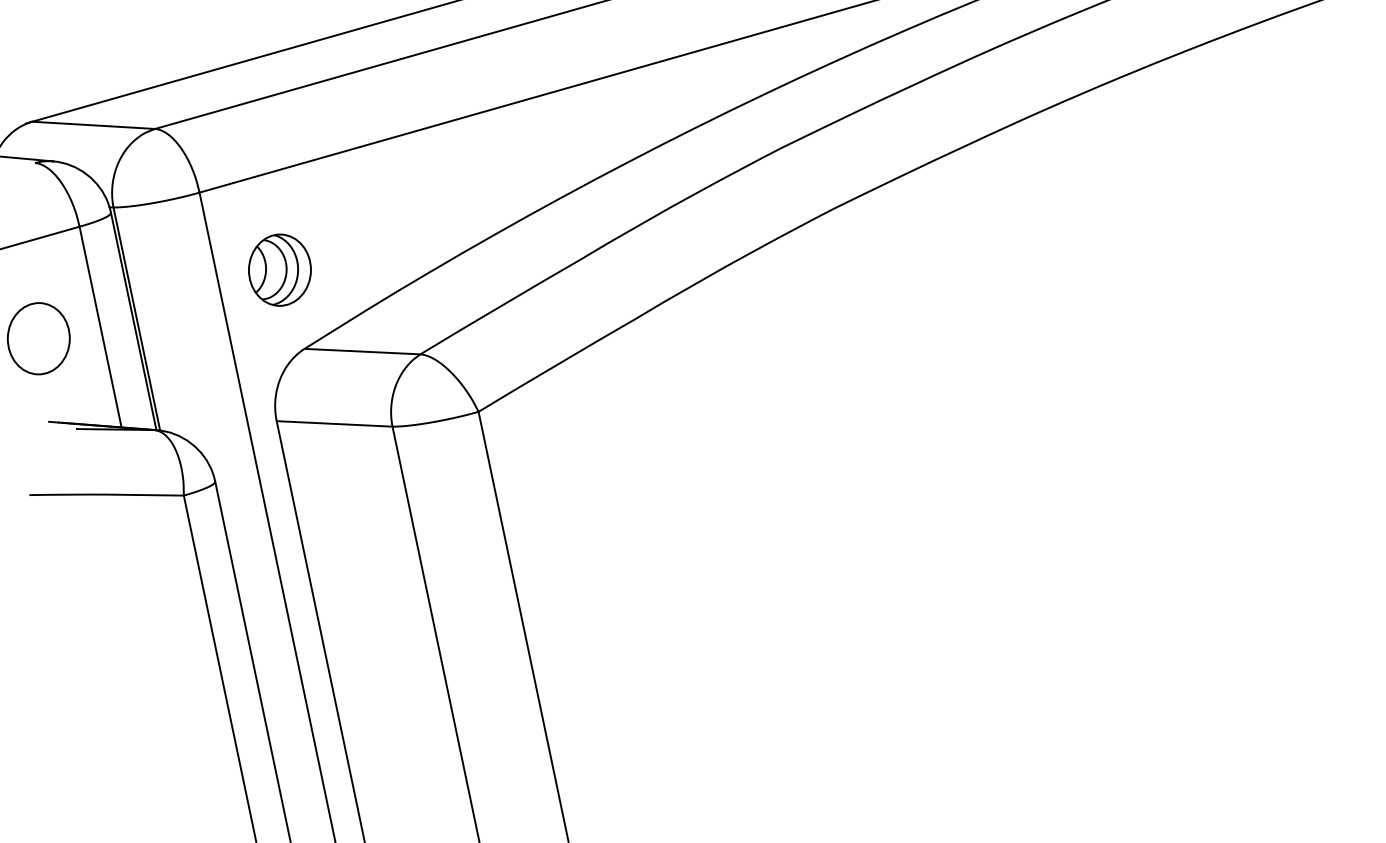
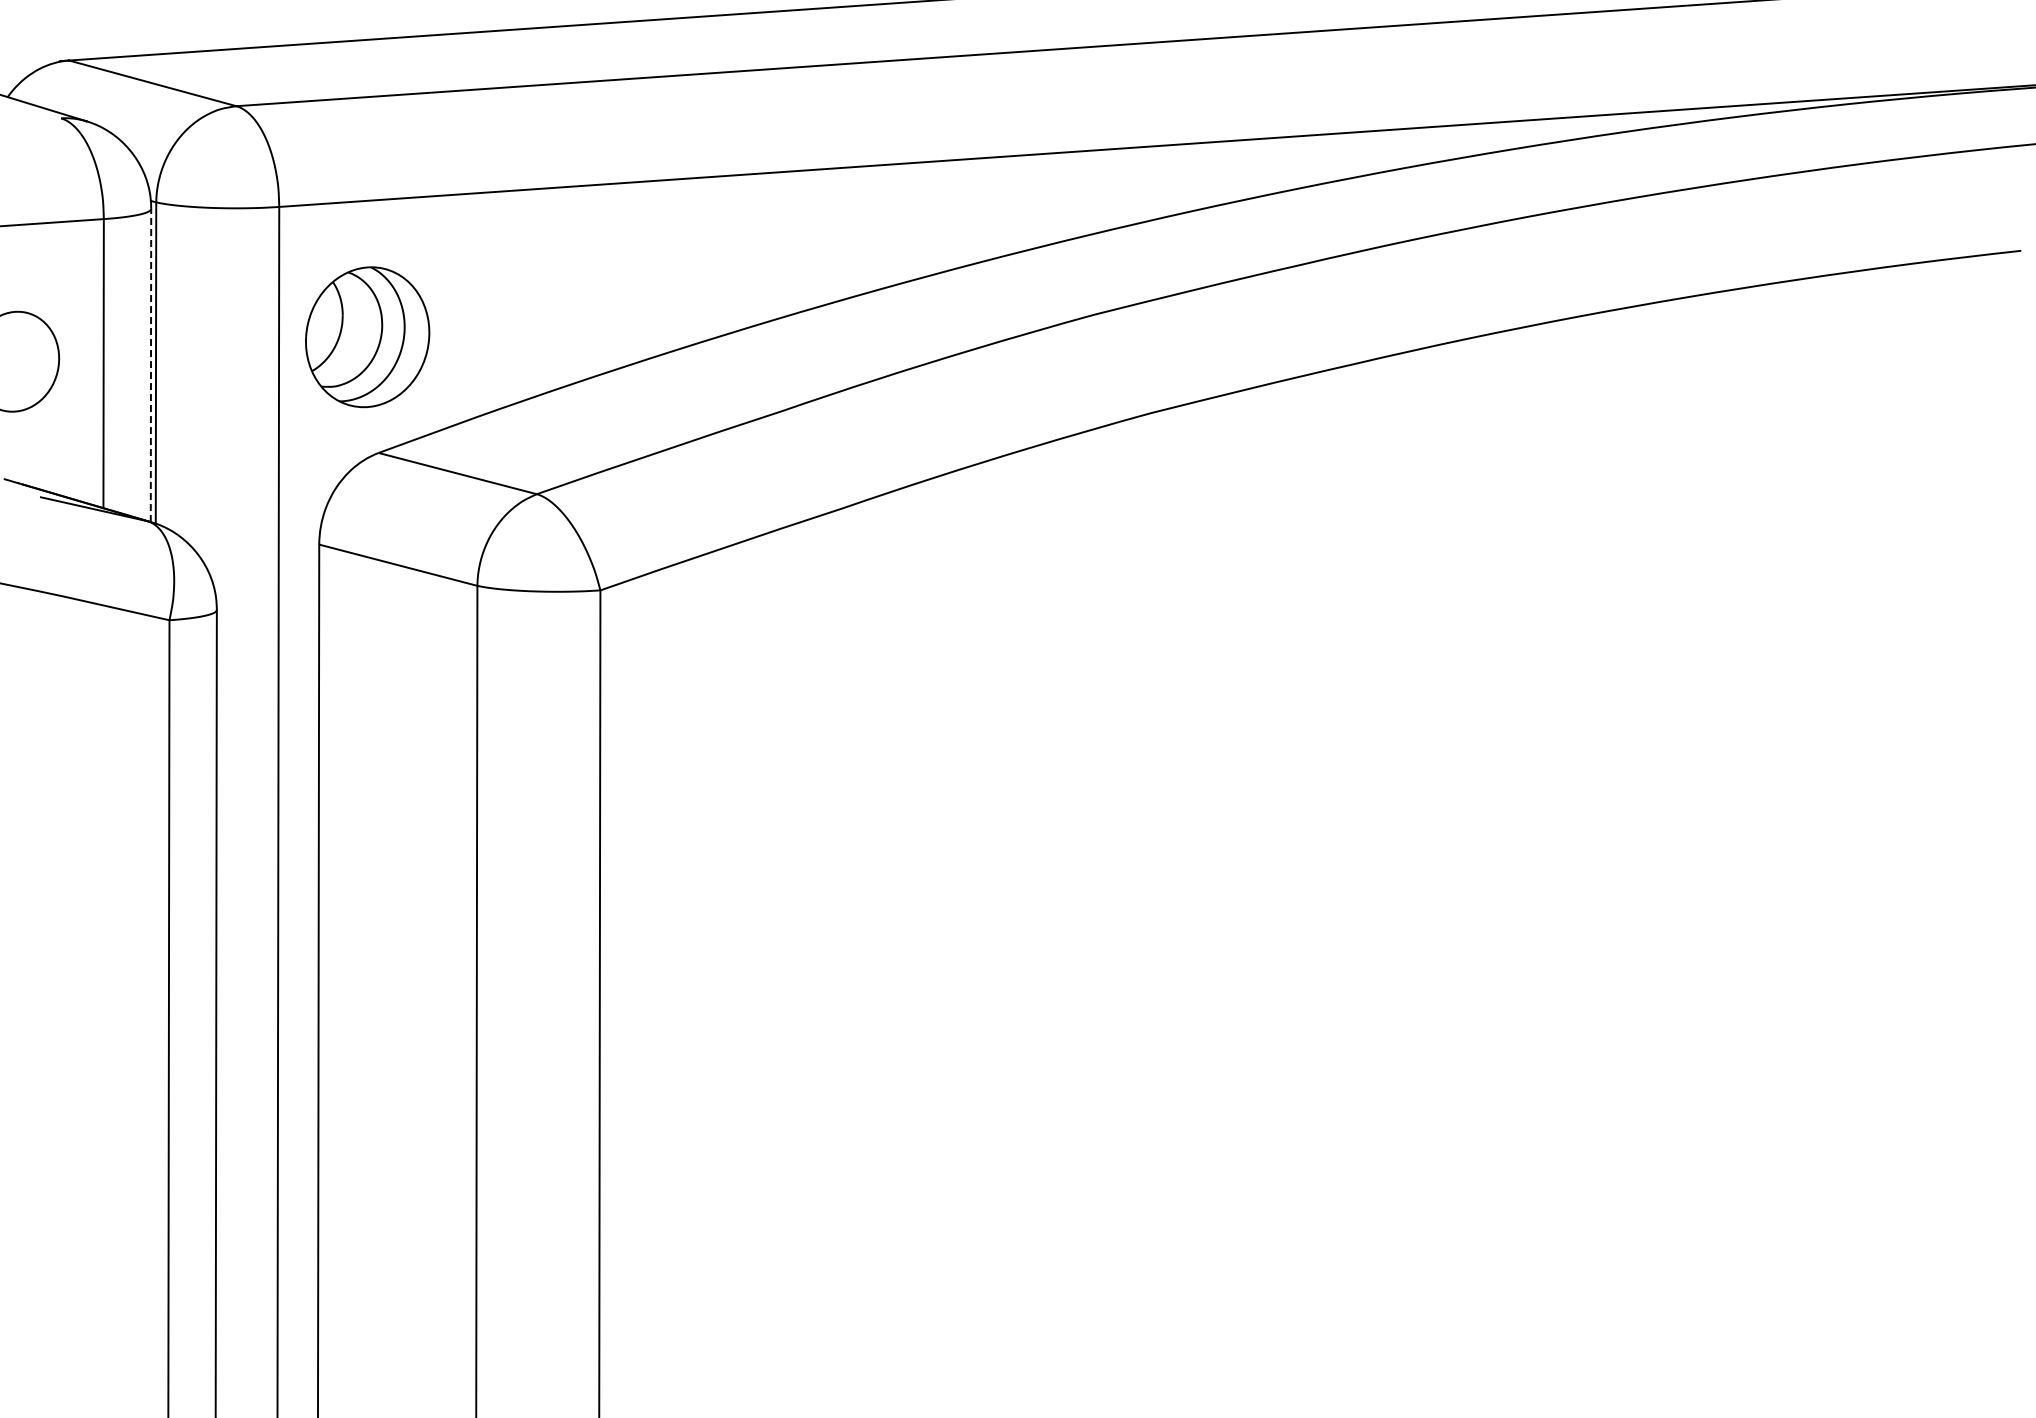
part: (279, 270) -> (367, 337), size x1.4
line: (134, 321) -> (151, 365), solid -> dashed

